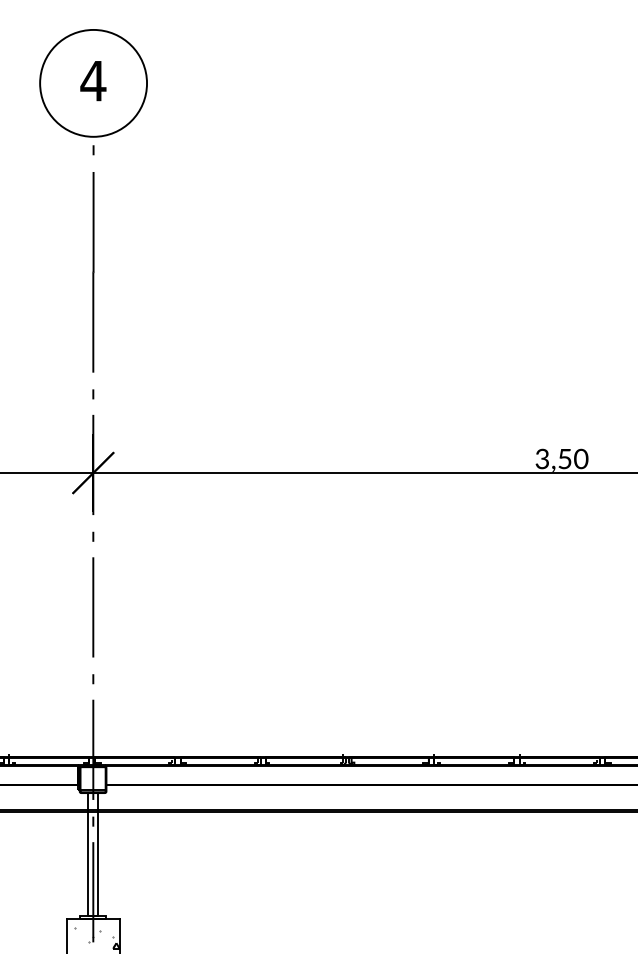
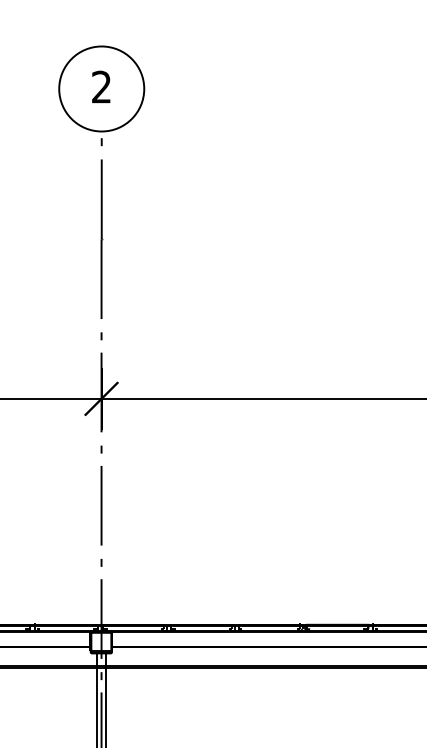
text: (93, 80) -> (101, 86), 4 -> 2

